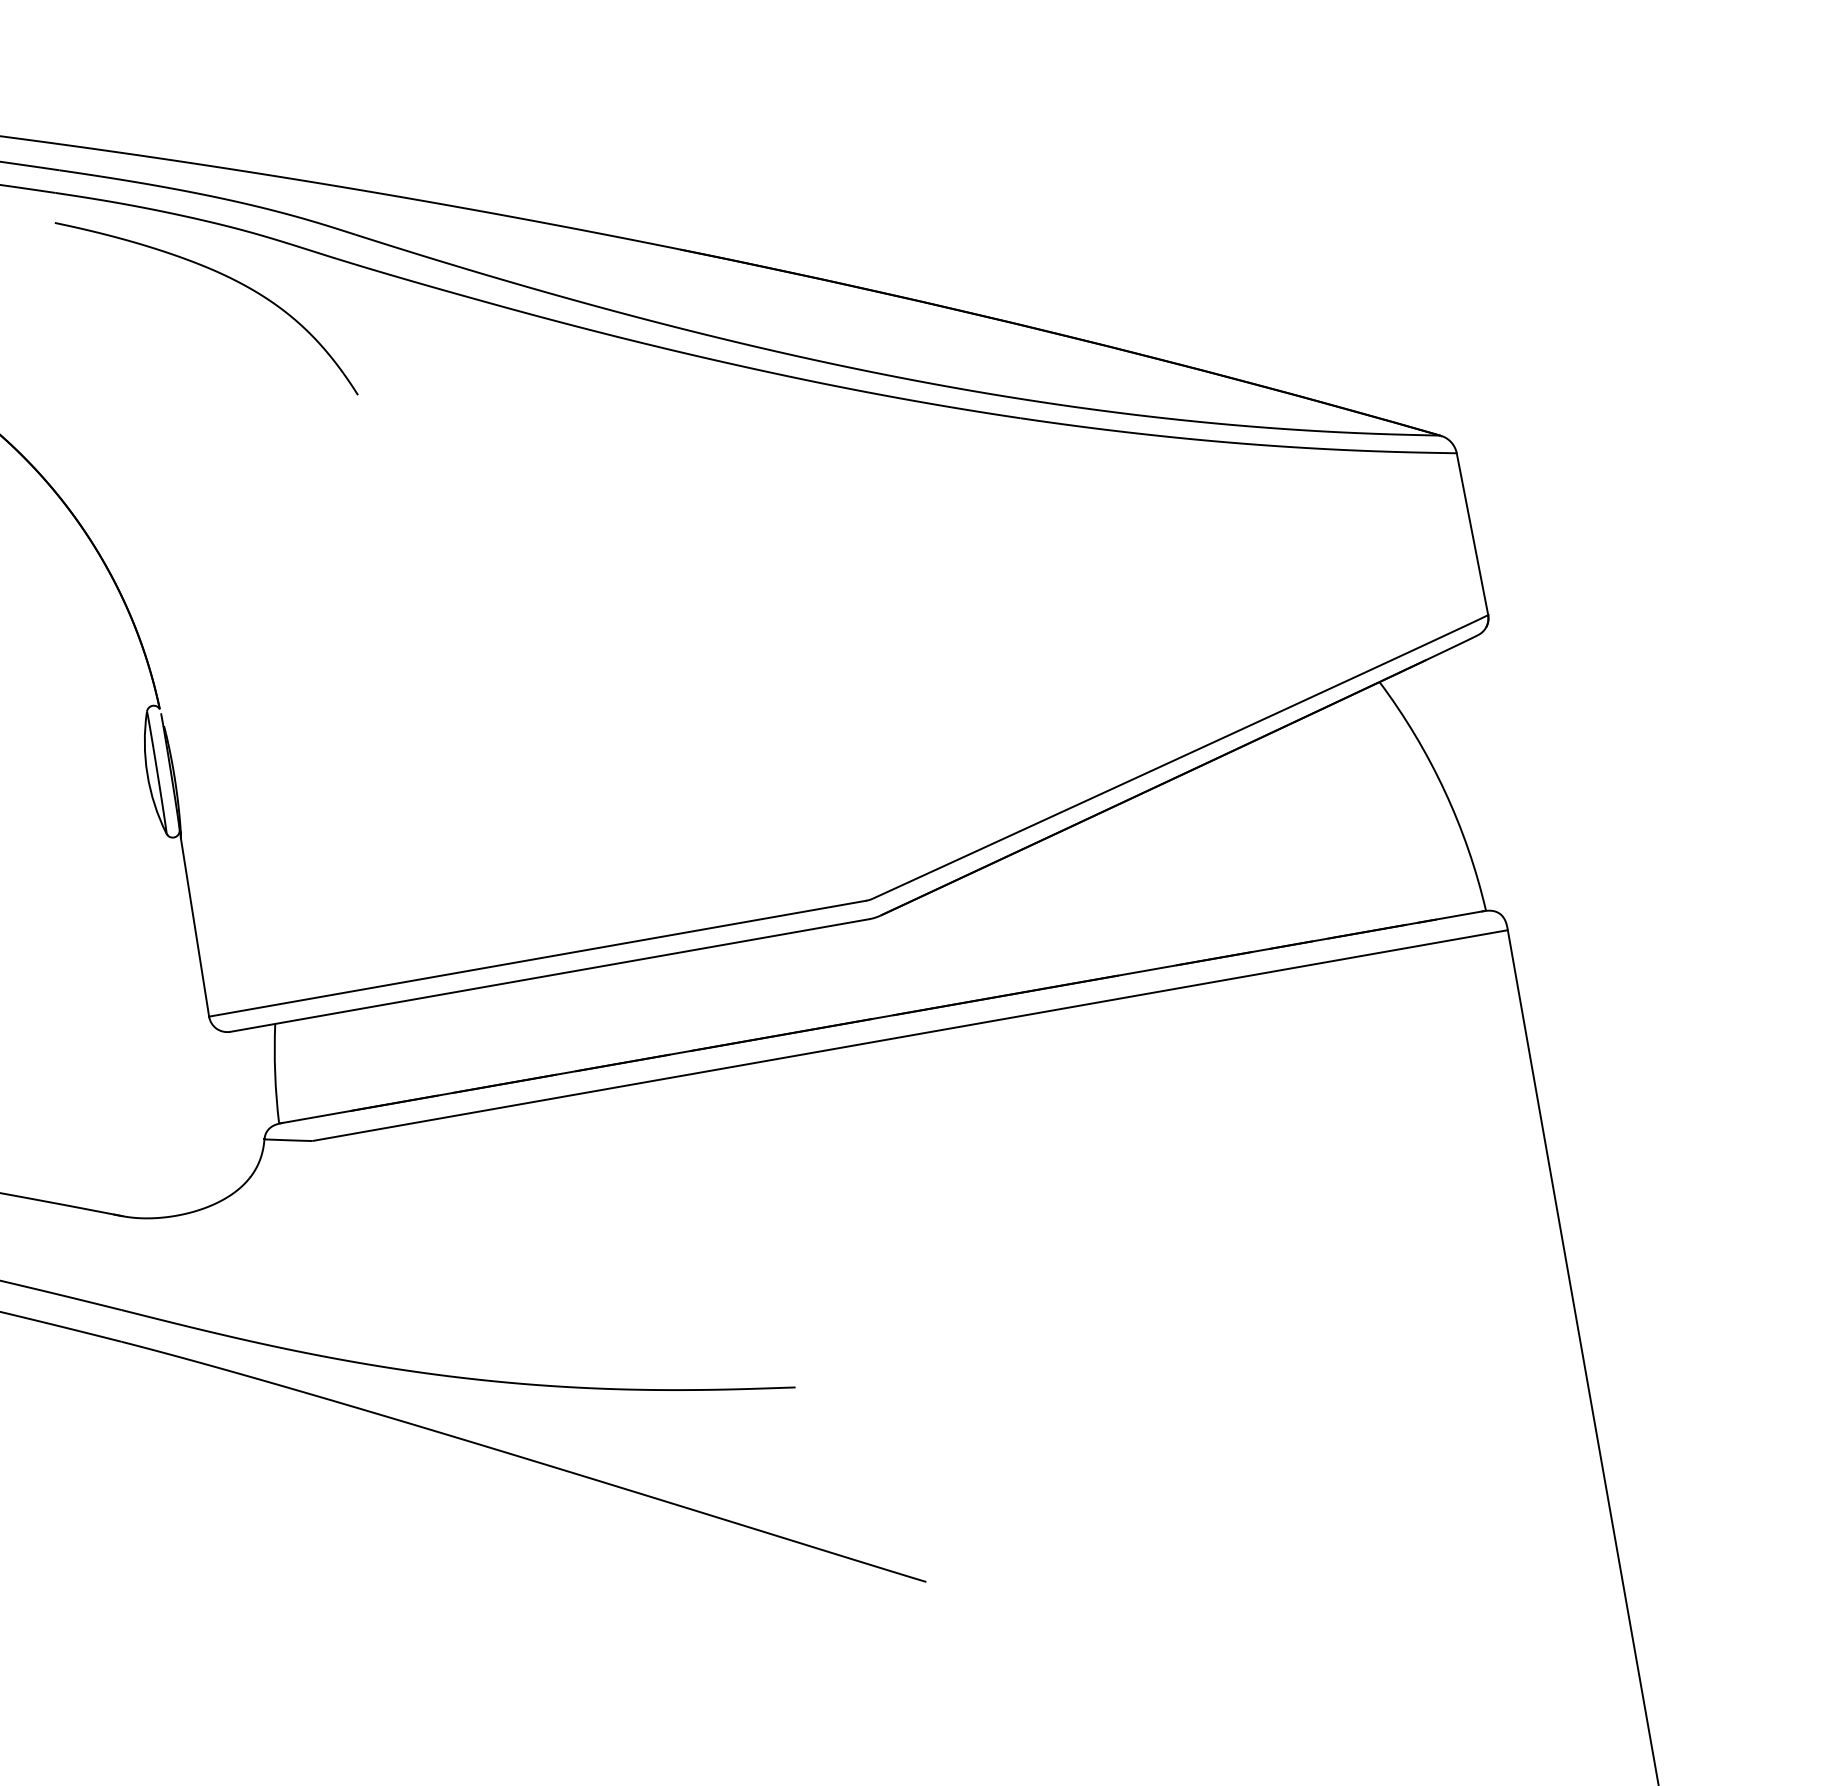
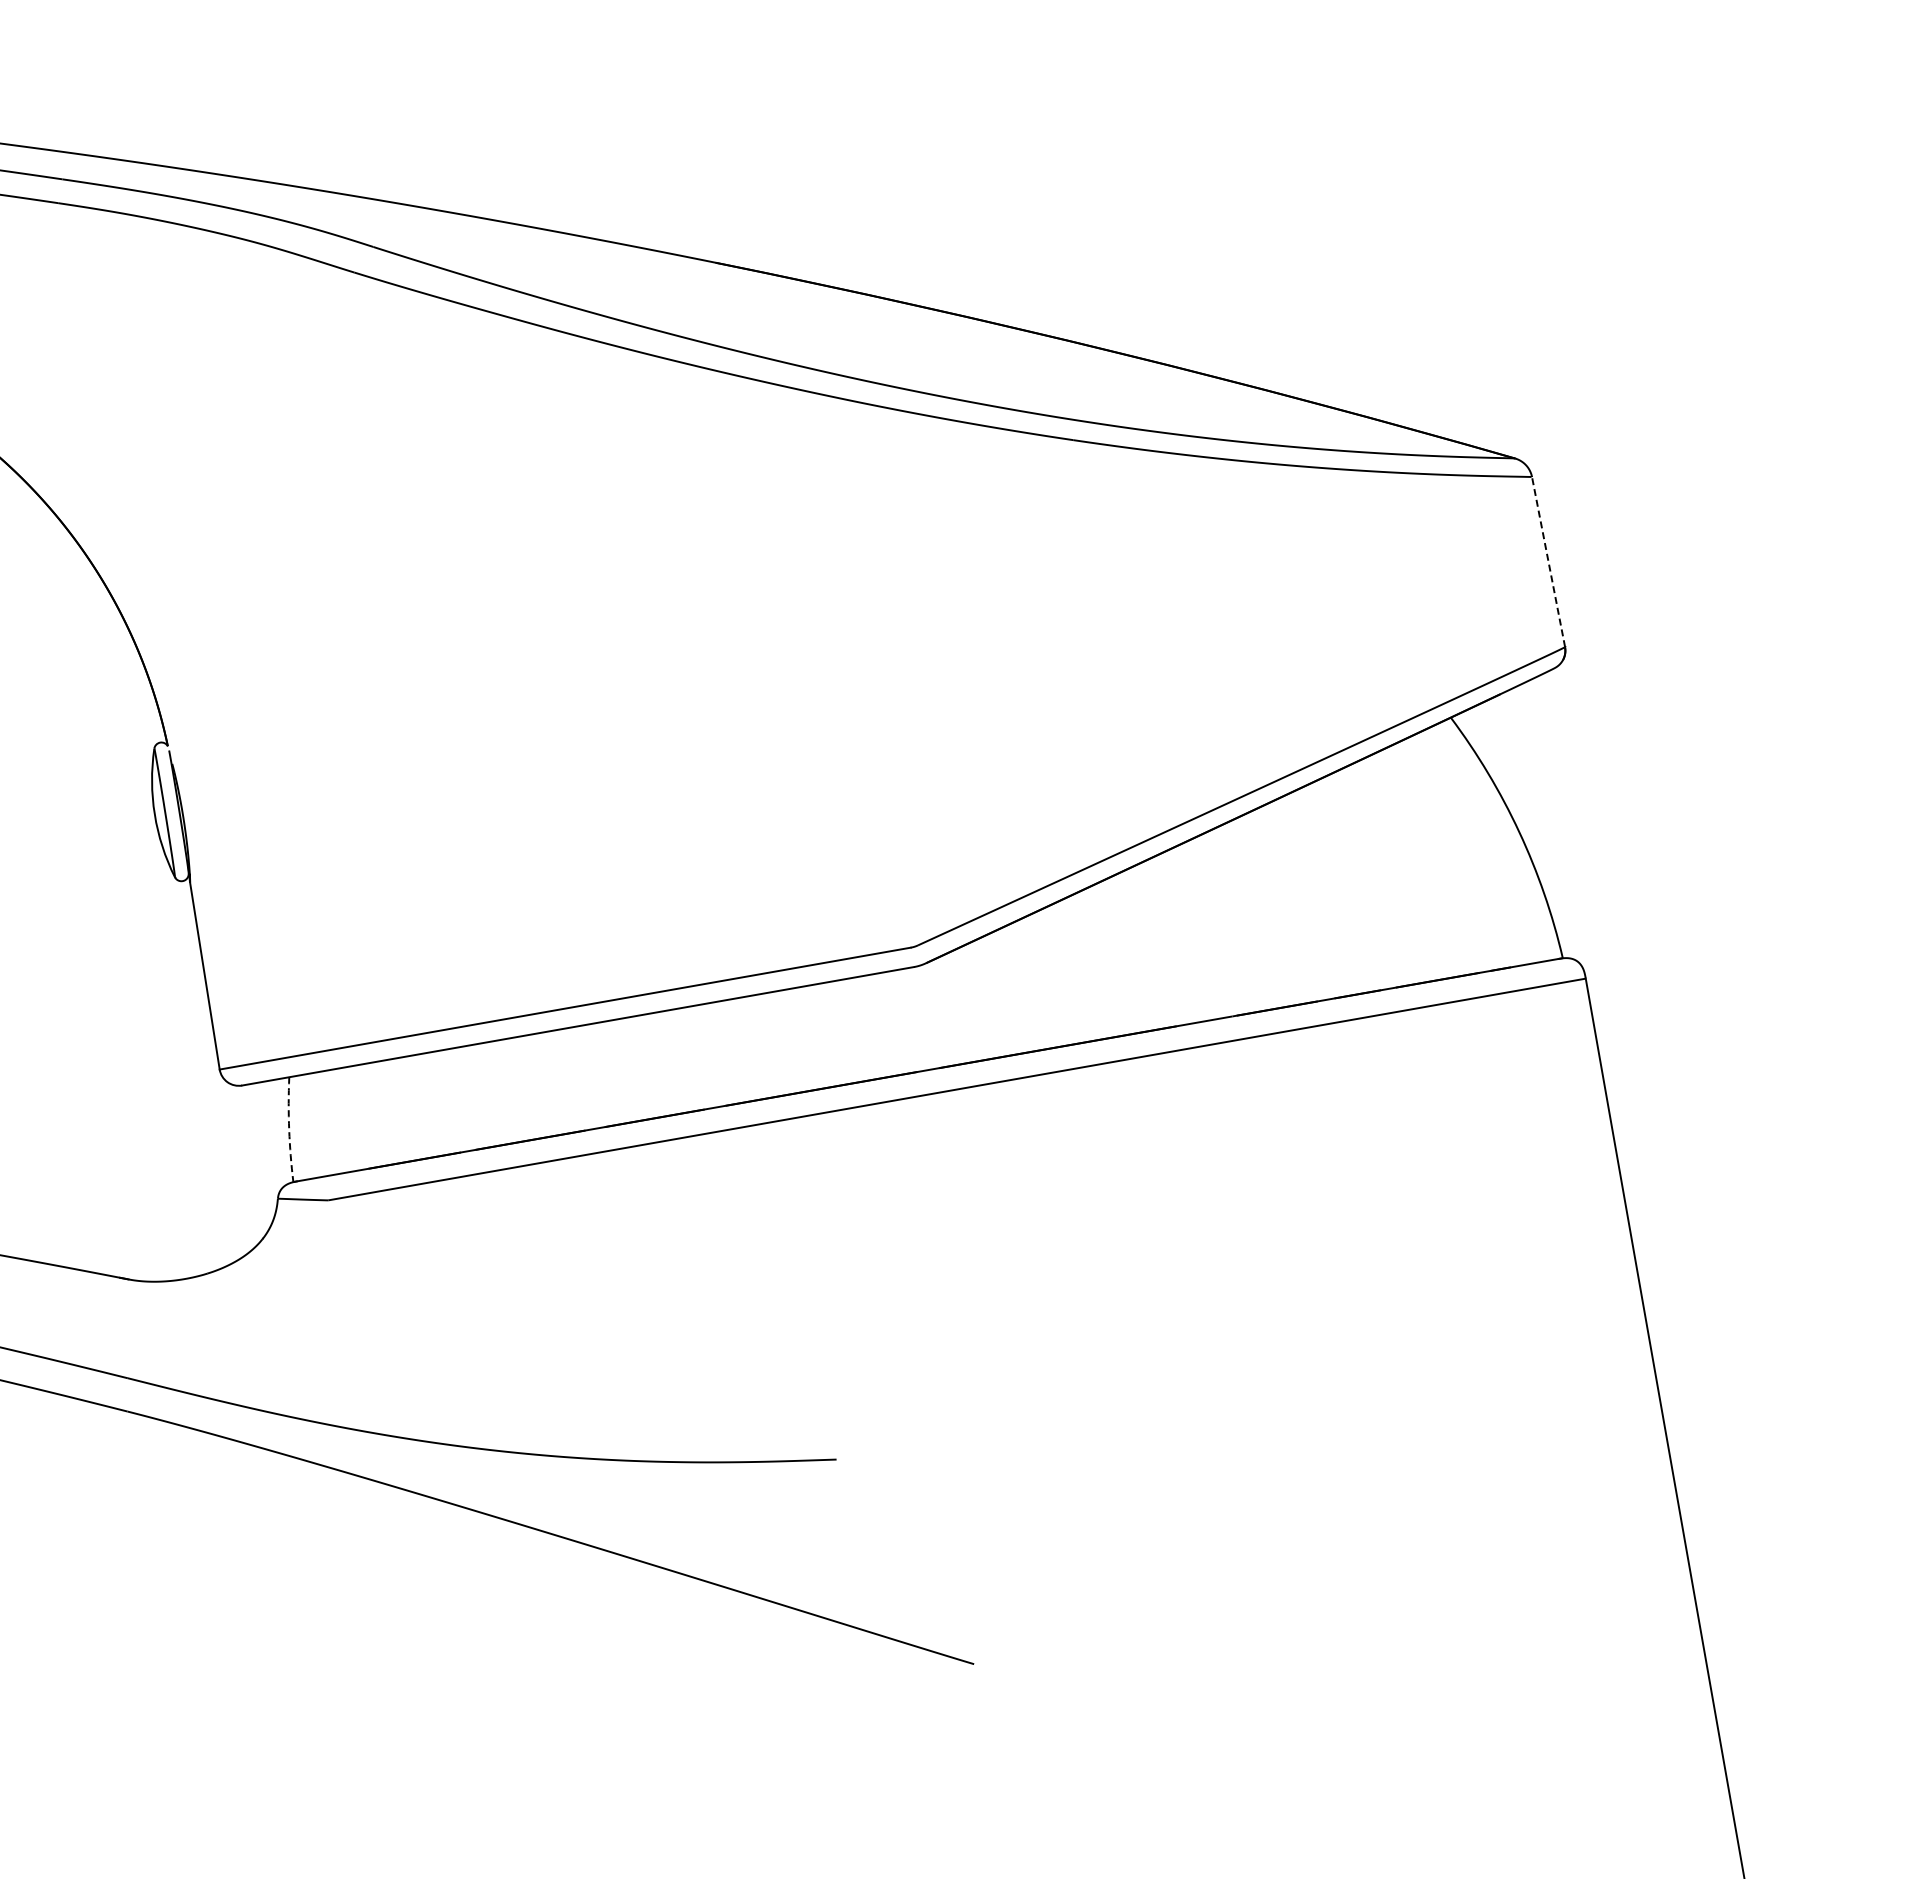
curve: (221, 275) -> (232, 289), removed
line: (1472, 534) -> (1548, 562), solid -> dashed
arc: (275, 1073) -> (289, 1129), solid -> dashed

